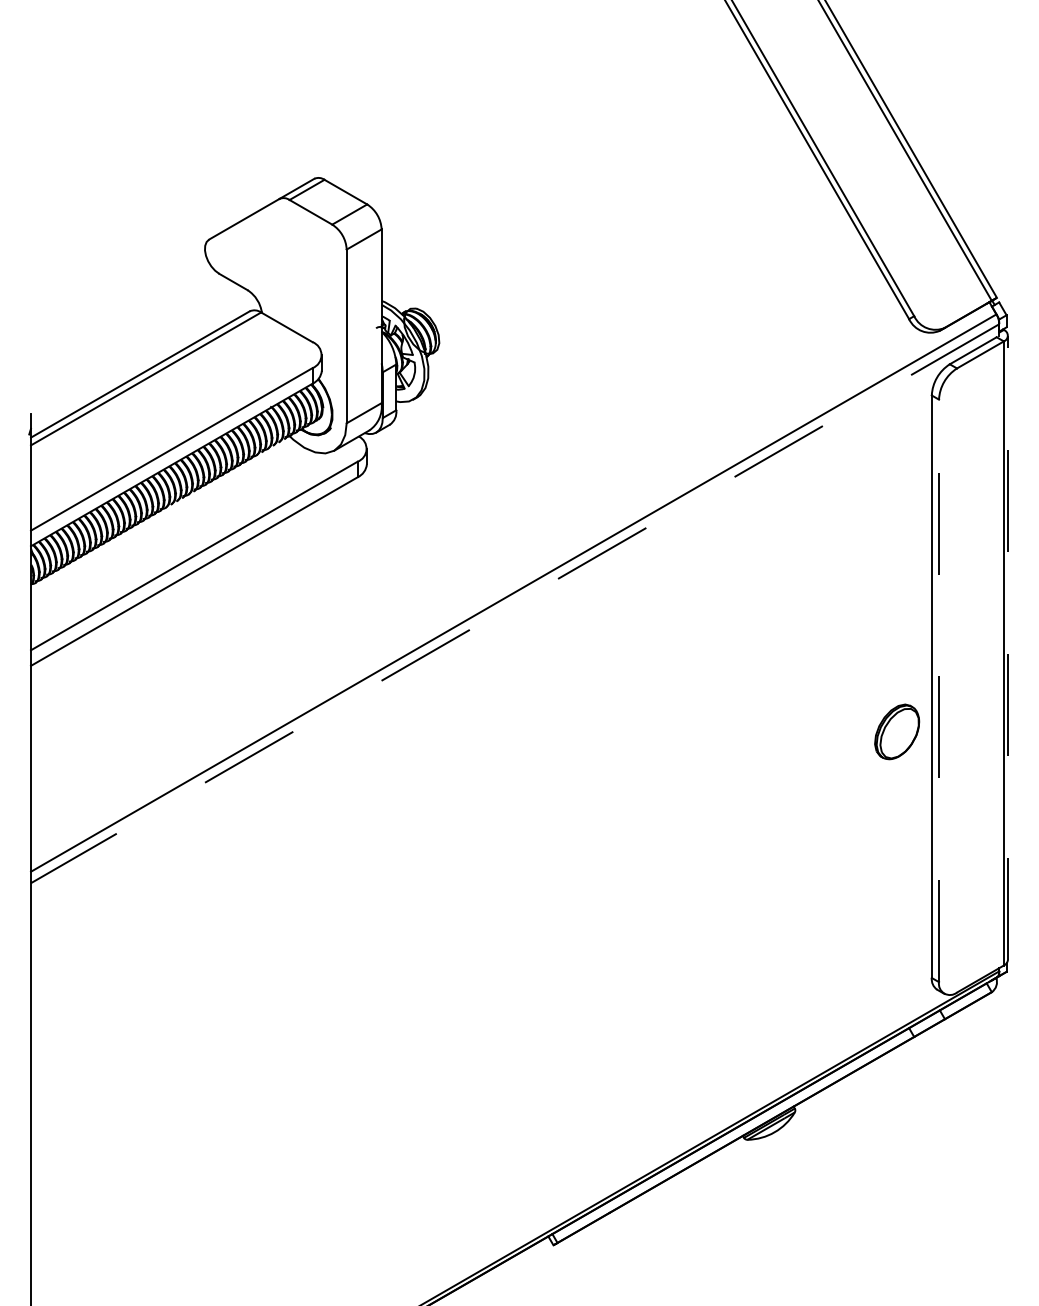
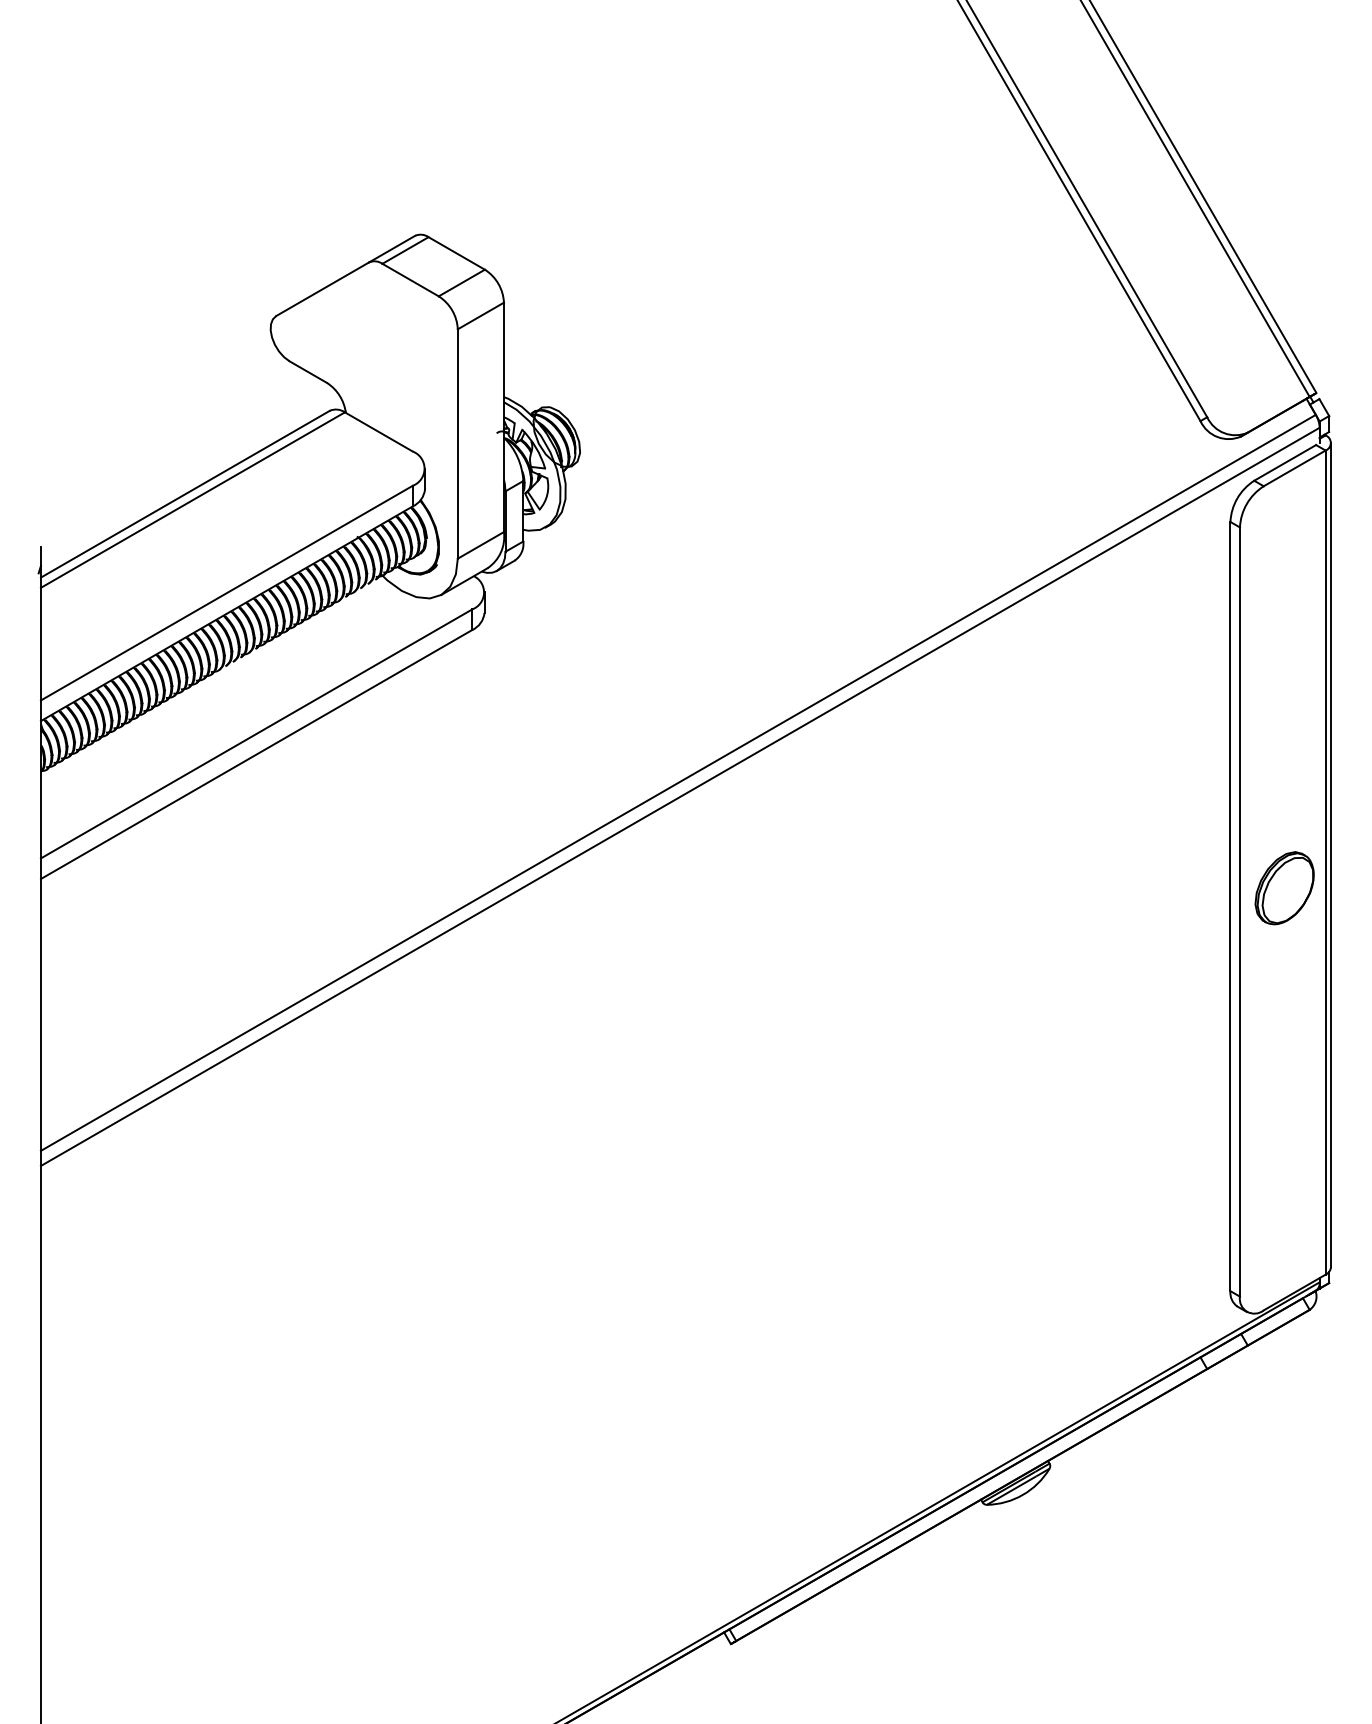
line: (514, 604) -> (679, 797), dashed -> solid
line: (1008, 647) -> (1331, 854), dashed -> solid
line: (938, 691) -> (1239, 912), dashed -> solid
part: (897, 732) -> (1284, 888), moved

